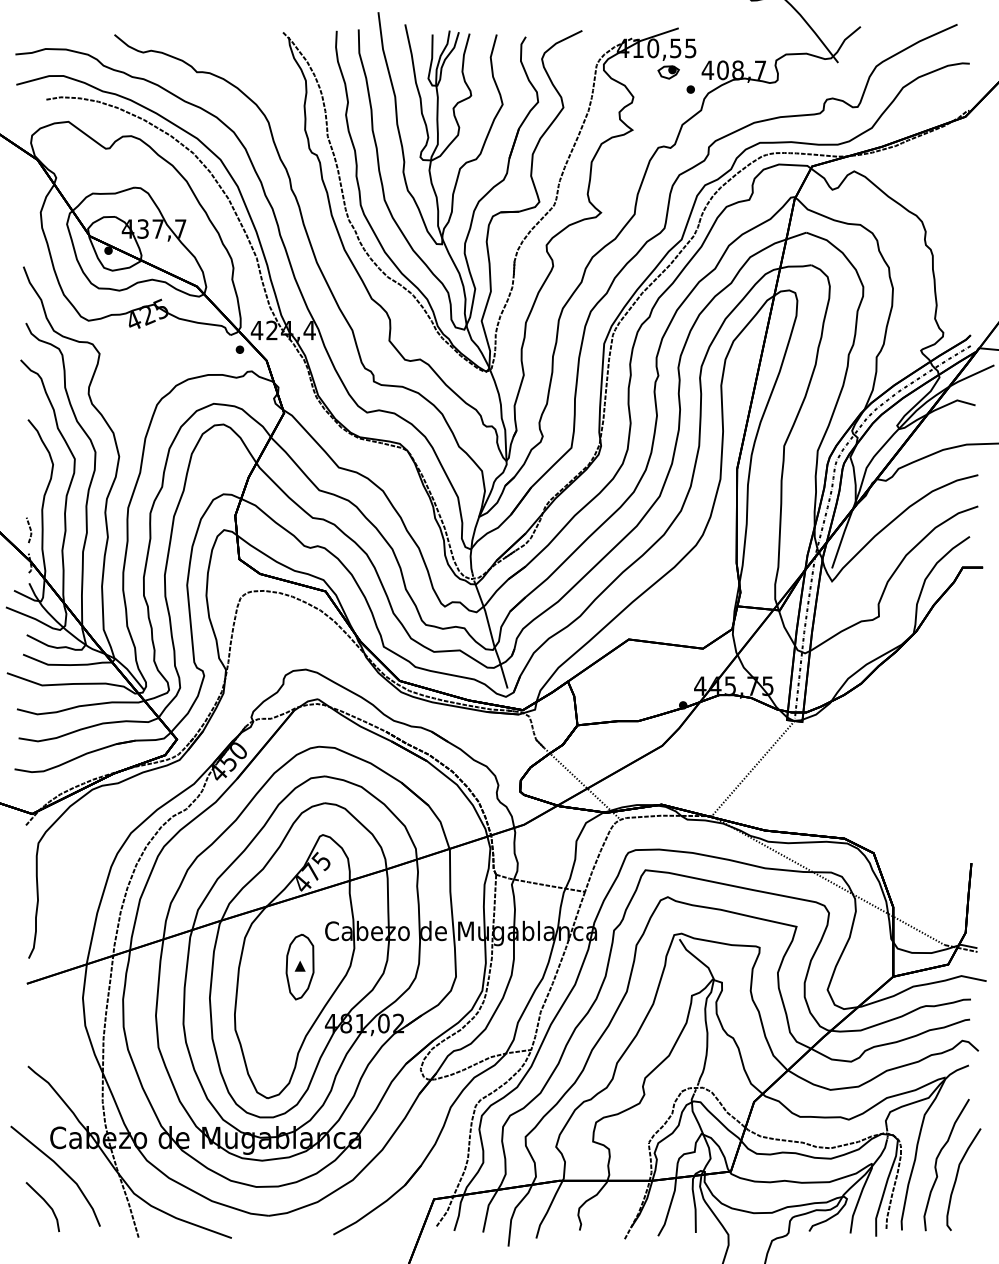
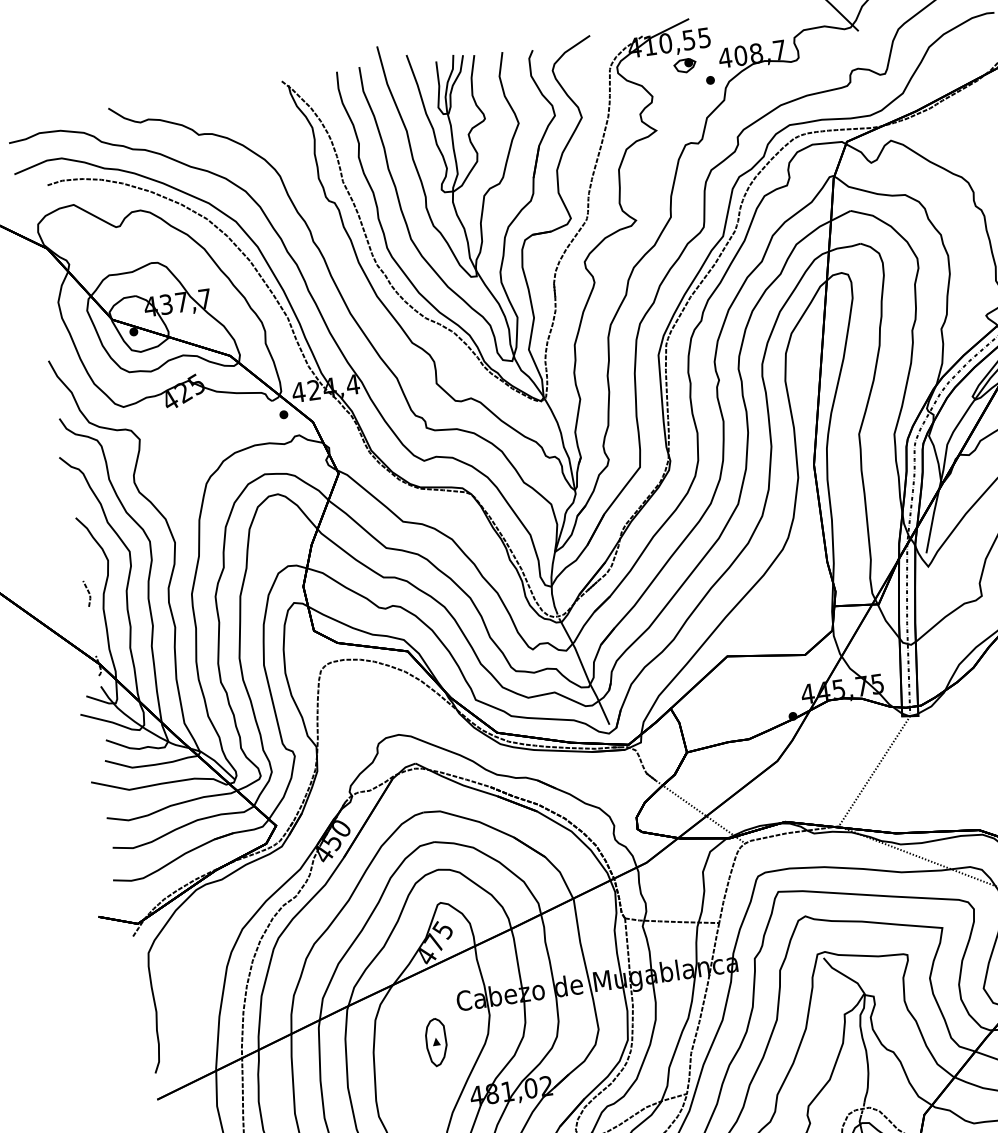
line: (29, 529) -> (87, 592), moved
part: (299, 966) -> (435, 1041), size x0.7

